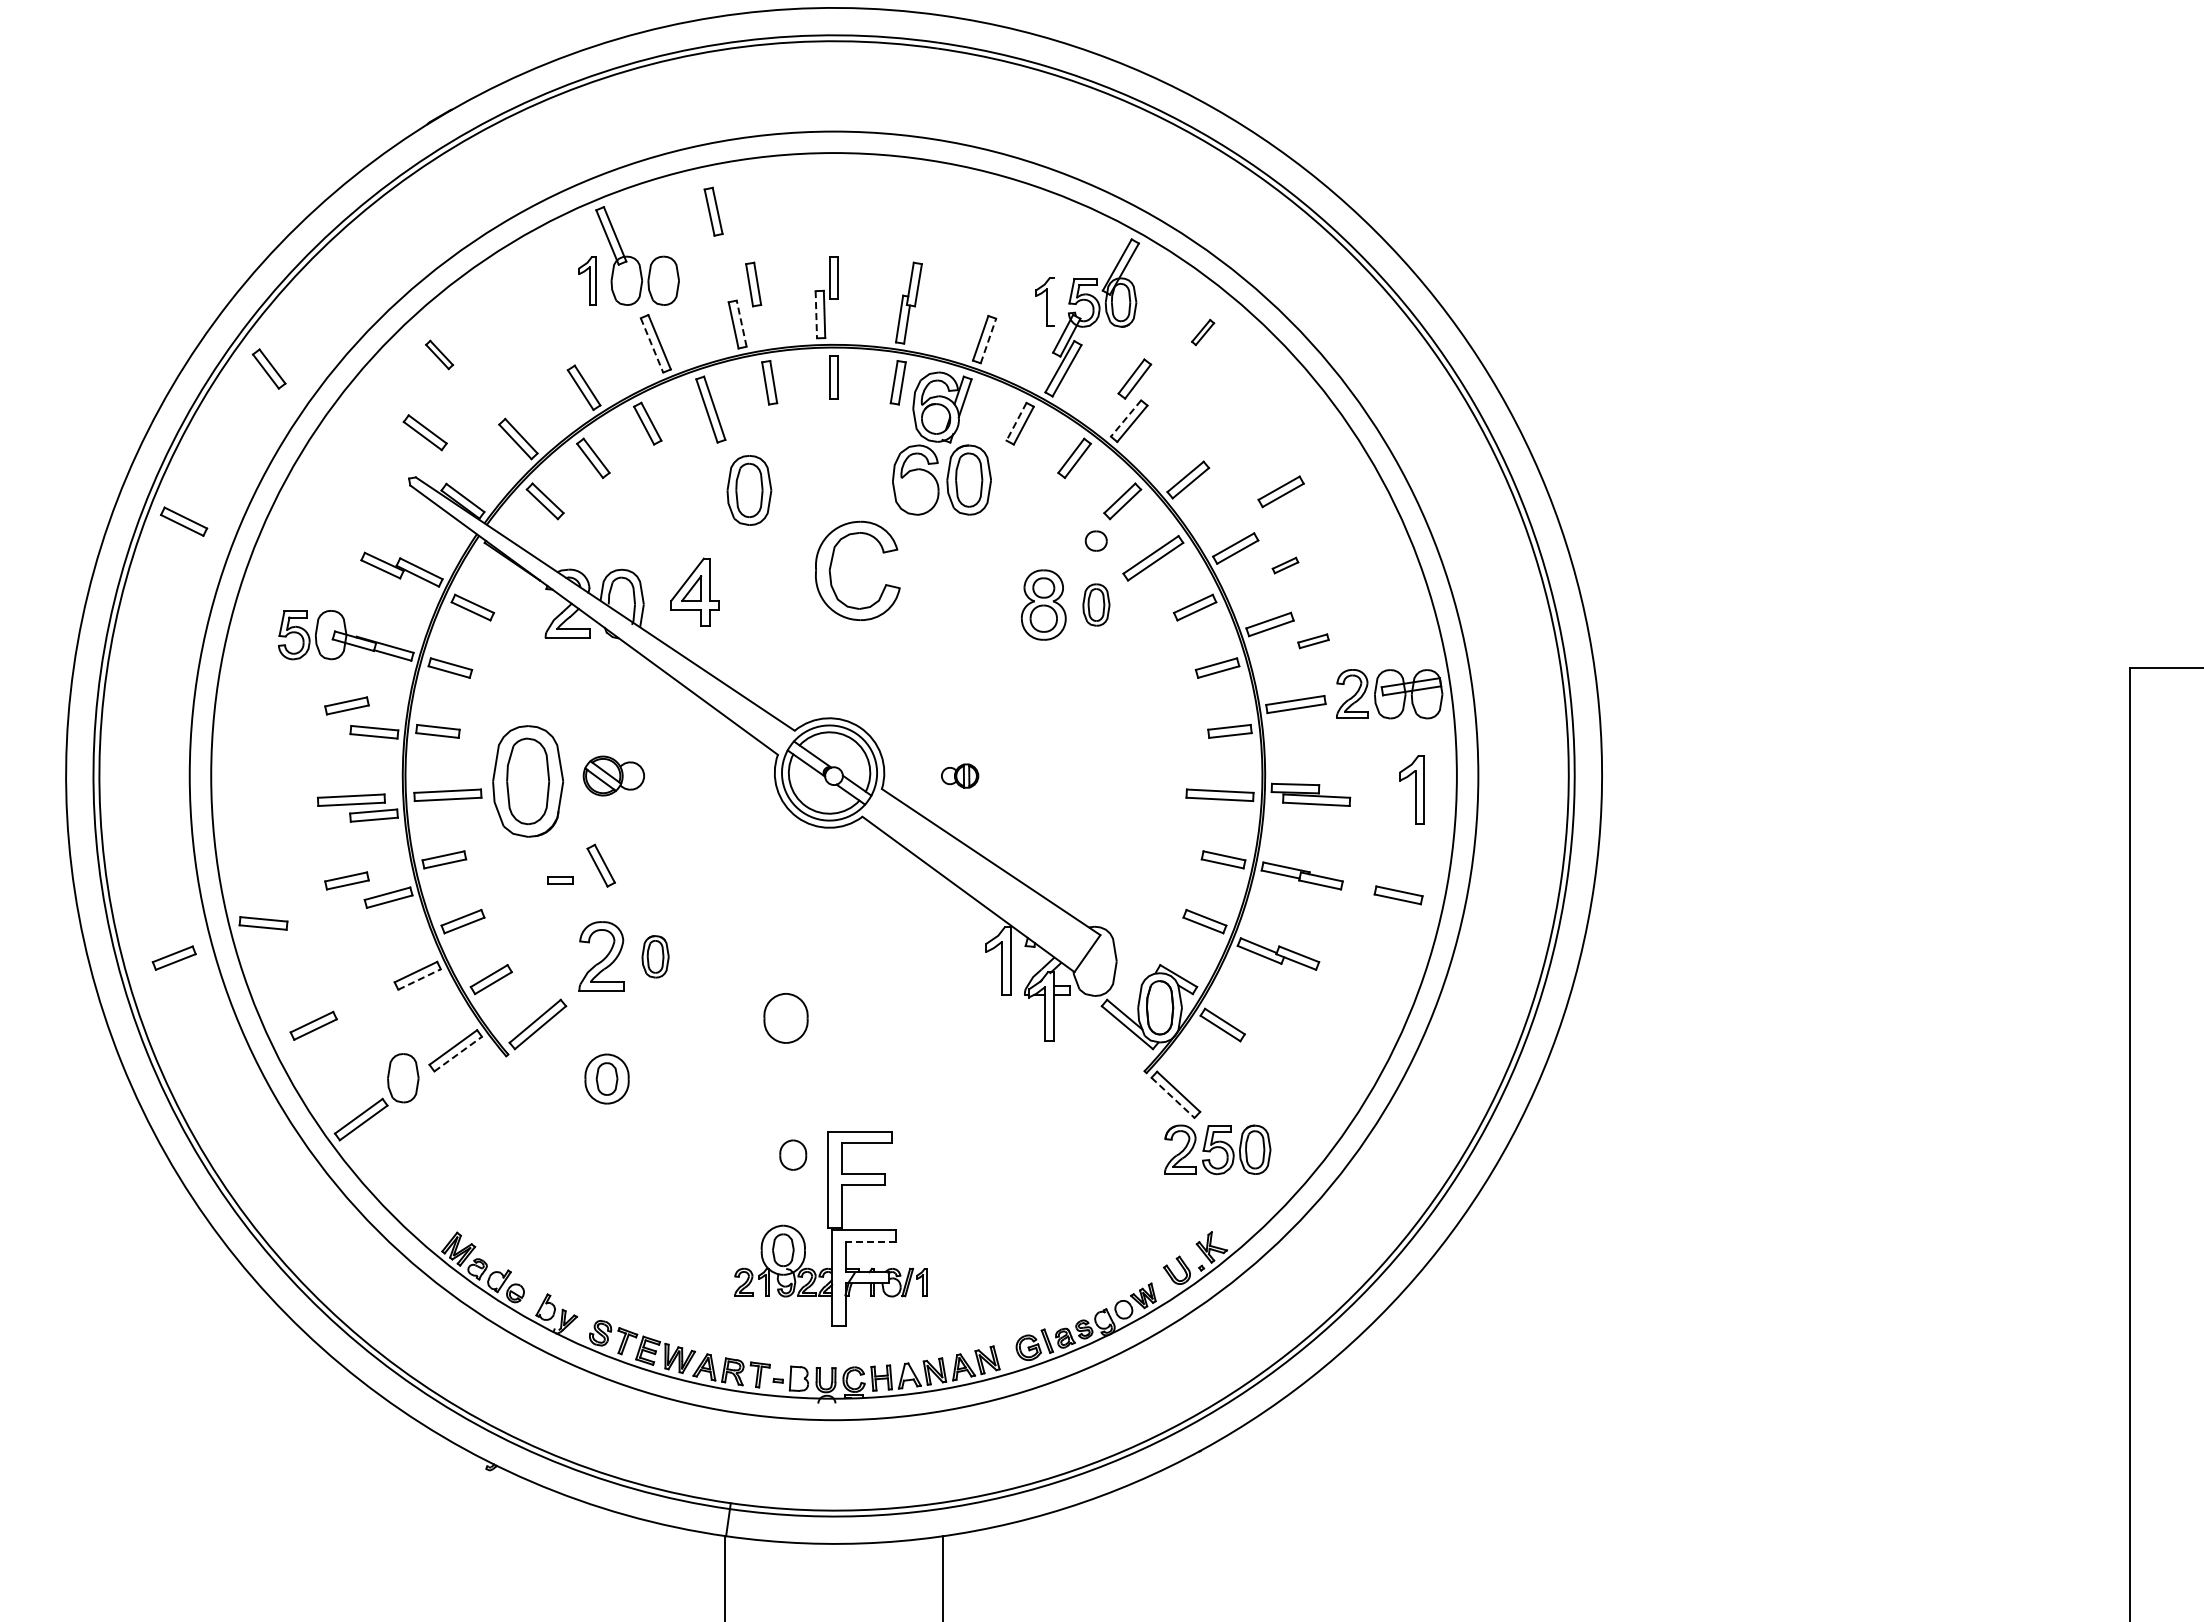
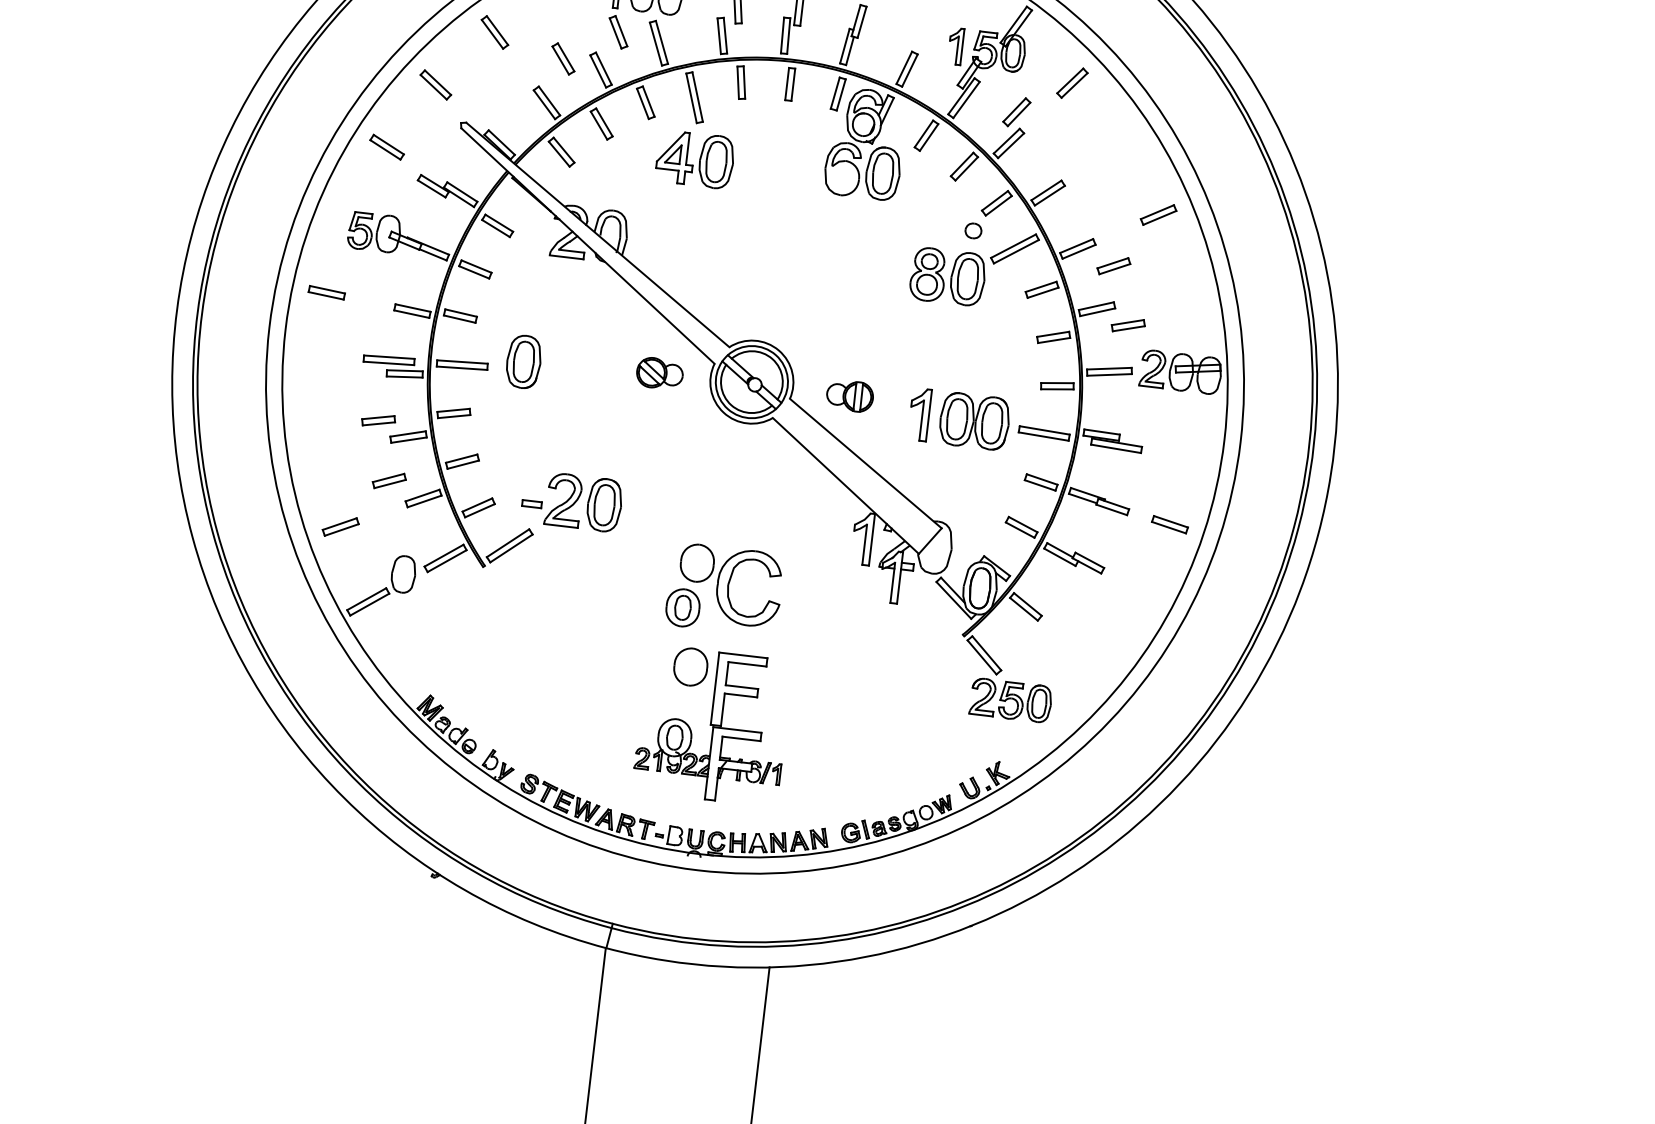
line: (1053, 302) -> (962, 47), added
line: (816, 314) -> (782, 35), dashed -> solid
line: (741, 323) -> (725, 35), dashed -> solid
part: (1202, 332) -> (1072, 83), size x1.67
line: (988, 340) -> (909, 70), dashed -> solid
line: (652, 345) -> (656, 44), dashed -> solid
part: (439, 354) -> (494, 32), size x1.43
part: (268, 368) -> (562, 58), moved
line: (1126, 418) -> (1007, 141), dashed -> solid
line: (1016, 422) -> (923, 134), dashed -> solid
part: (424, 432) -> (435, 84), moved
part: (1280, 491) -> (1158, 214), moved
part: (183, 521) -> (386, 147), moved
part: (1285, 565) -> (1113, 266), size x1.67
part: (831, 567) -> (729, 583), moved
part: (694, 591) -> (675, 156), moved
part: (1096, 604) -> (968, 278), size x1.67
part: (1313, 641) -> (1128, 325), size x1.43
part: (346, 705) -> (393, 288), removed
part: (613, 775) -> (659, 373), moved
part: (959, 775) -> (849, 395), size x1.67
part: (527, 781) -> (523, 361), size x0.62
part: (1127, 789) -> (975, 420), added
part: (1411, 789) -> (919, 414), moved
part: (600, 865) -> (617, 32), moved
part: (560, 880) -> (531, 504), moved
part: (263, 923) -> (326, 292), moved
part: (655, 956) -> (604, 505), size x1.67
part: (173, 957) -> (388, 480), moved
line: (419, 979) -> (424, 501), dashed -> solid
line: (458, 1053) -> (447, 560), dashed -> solid
part: (606, 1078) -> (682, 607), moved
line: (1173, 1098) -> (982, 657), dashed -> solid
part: (792, 1154) -> (690, 666), size x1.67
line: (870, 1241) -> (741, 738), dashed -> solid

